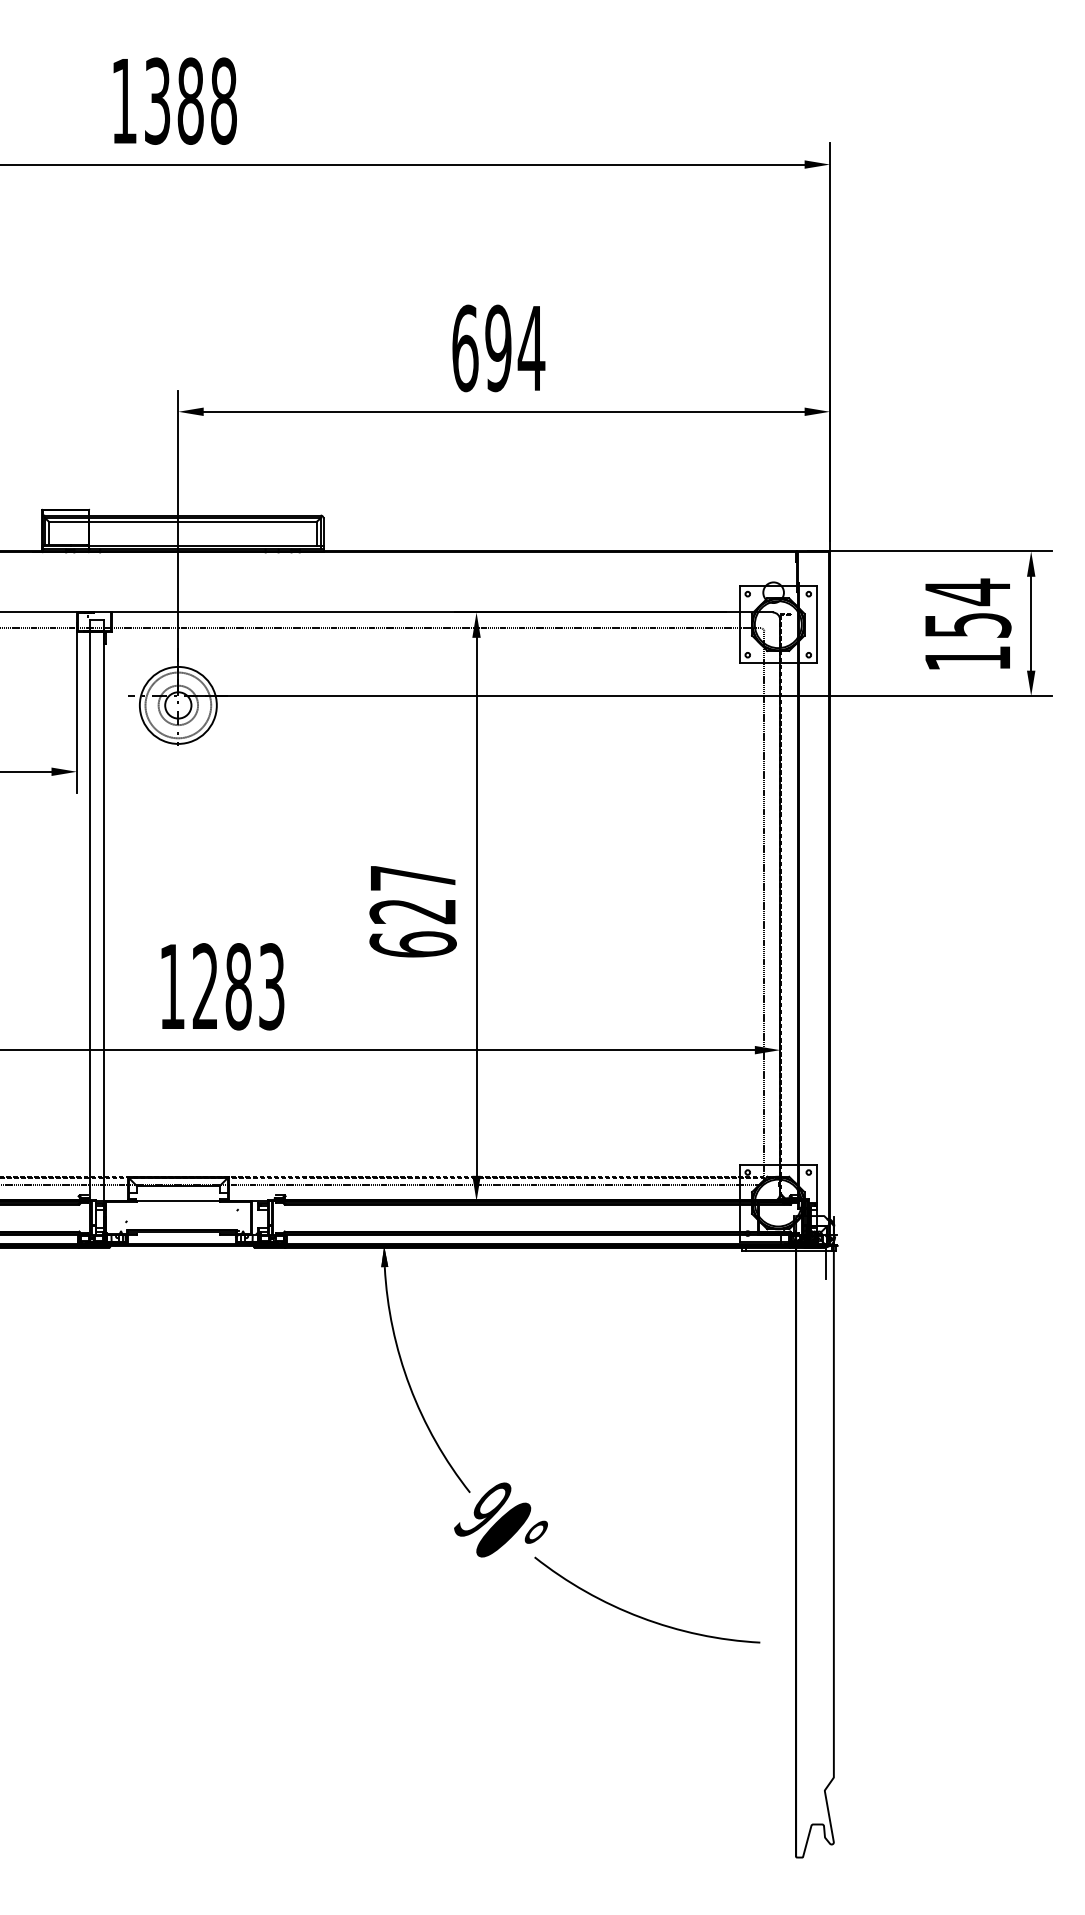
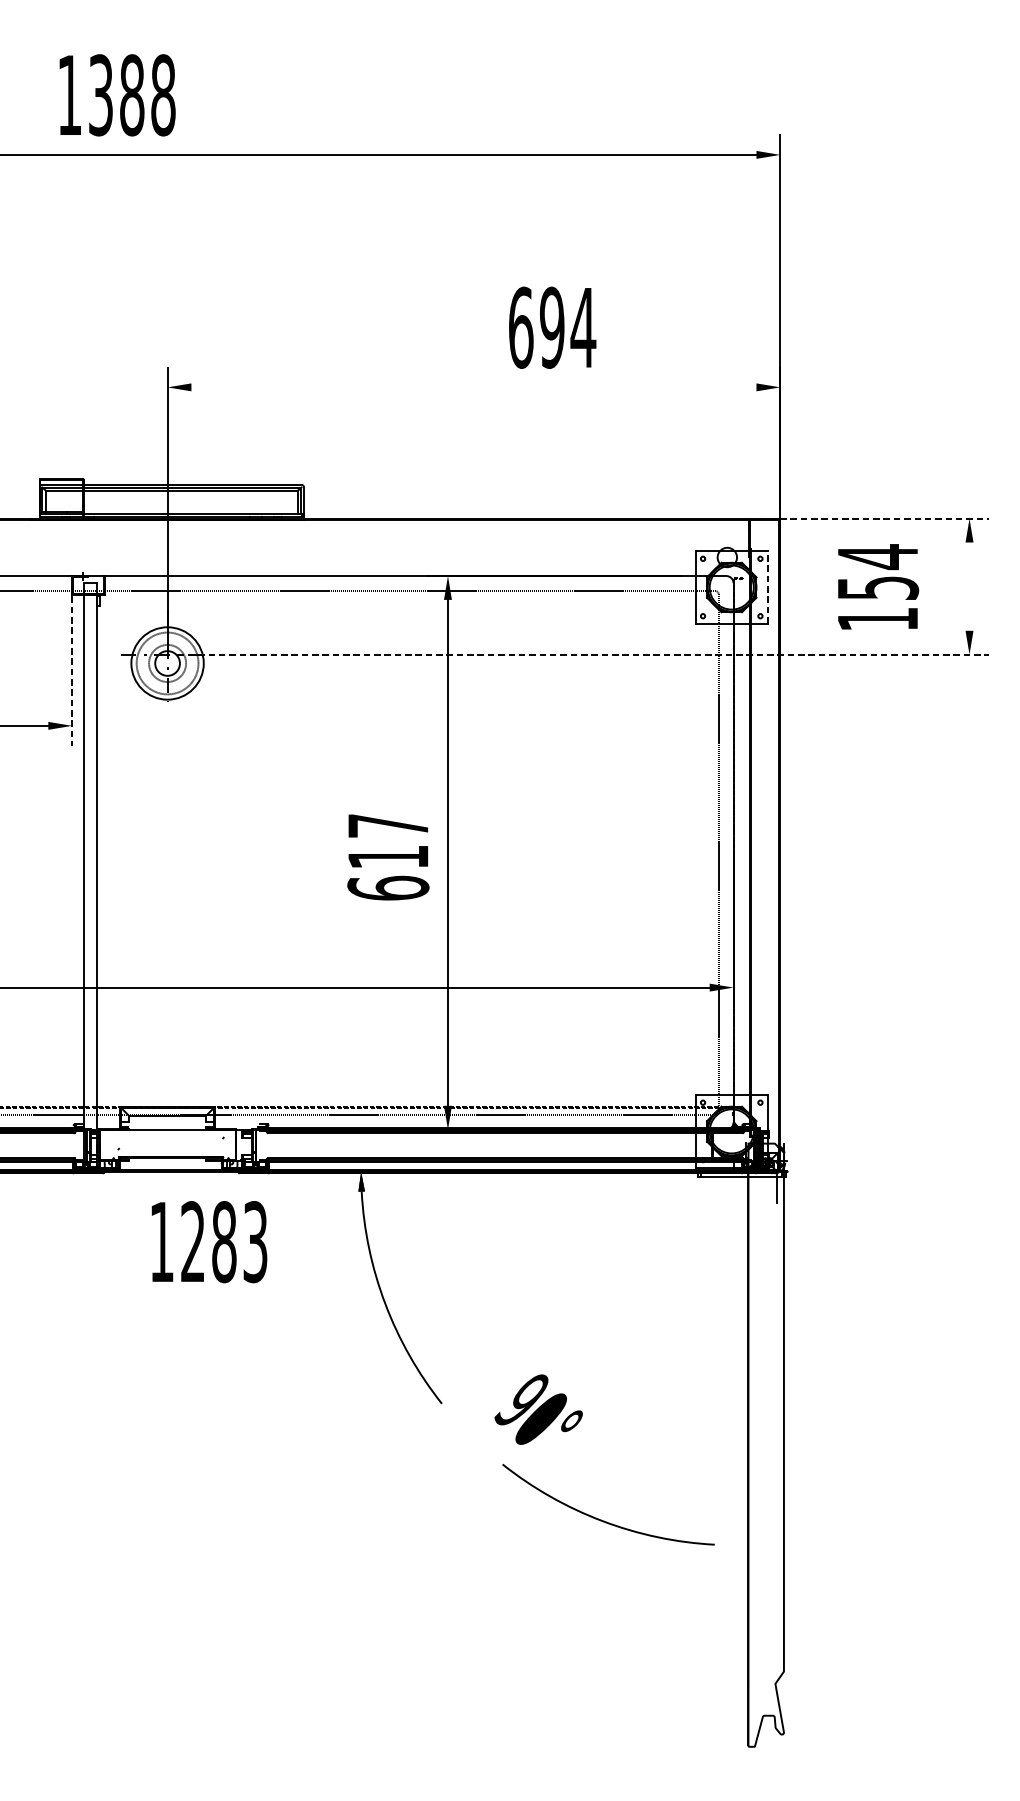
text: (174, 100) -> (116, 94), moved
text: (498, 348) -> (552, 327), moved
line: (503, 411) -> (473, 387), removed
line: (930, 551) -> (874, 518), solid -> dashed
text: (968, 623) -> (878, 586), moved
line: (1031, 623) -> (969, 586), removed
line: (816, 624) -> (767, 587), solid -> dashed
line: (620, 696) -> (583, 655), solid -> dashed
line: (76, 707) -> (71, 665), solid -> dashed
text: (412, 911) -> (387, 857), 627 -> 617
text: (222, 986) -> (209, 1241), moved
text: (500, 1519) -> (538, 1409), moved

